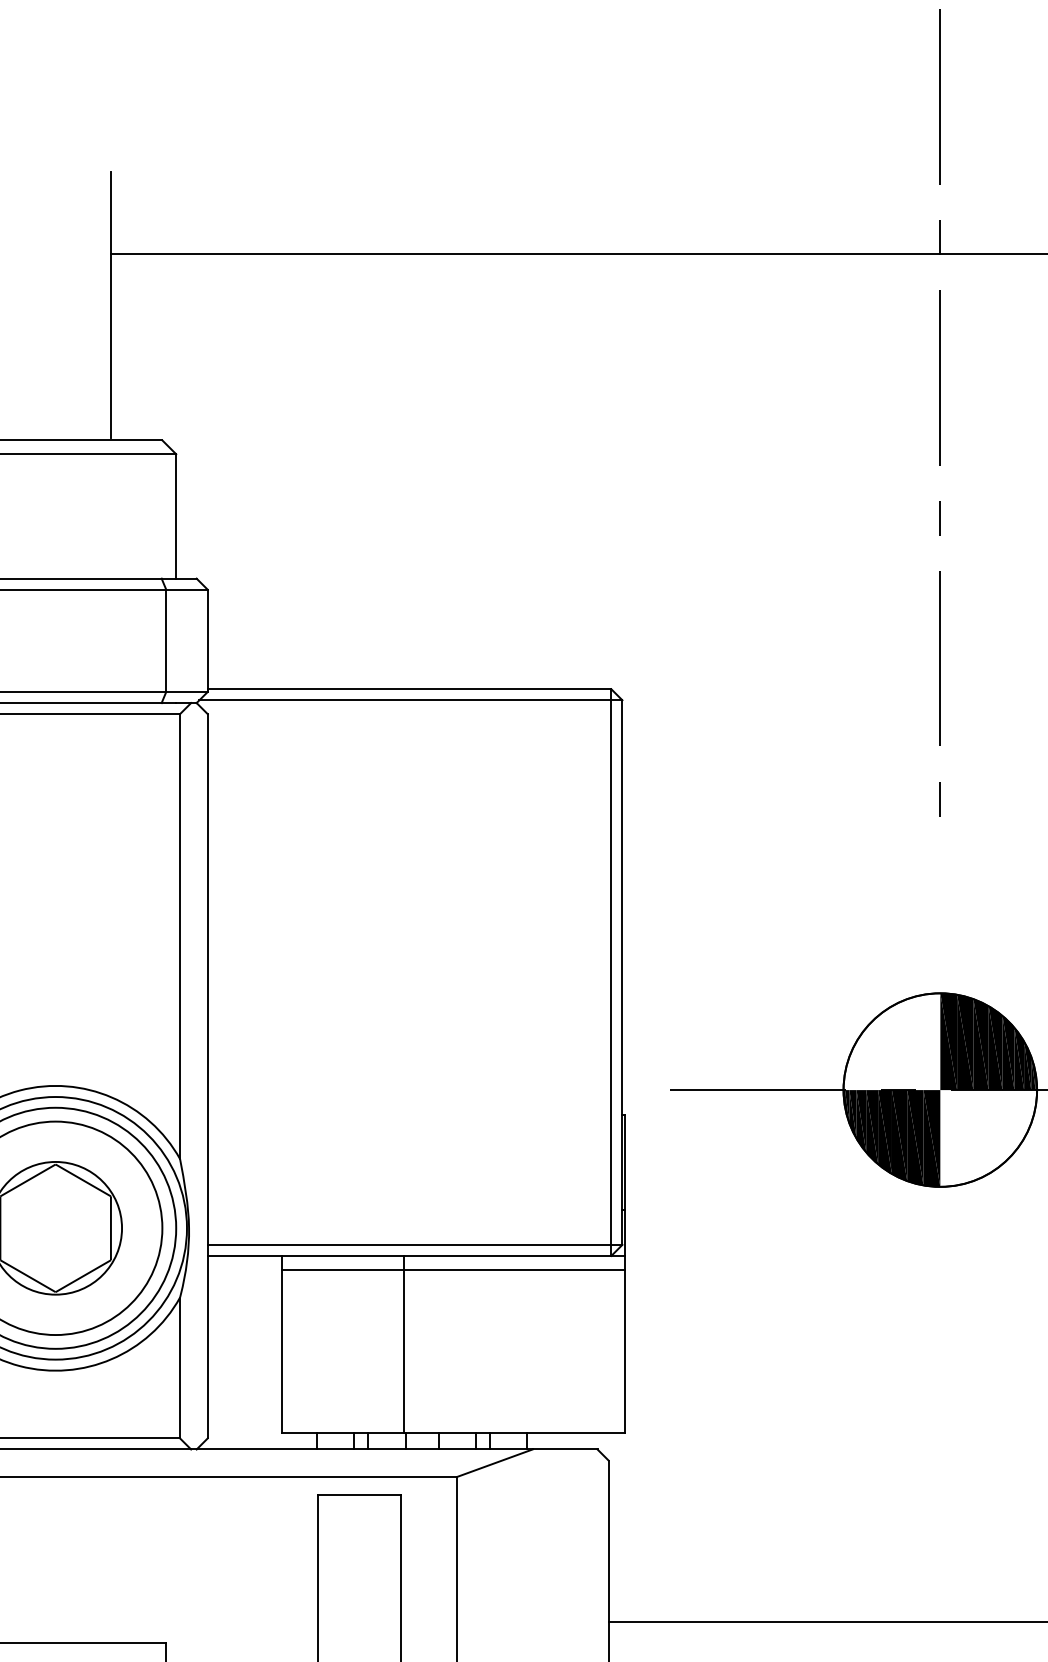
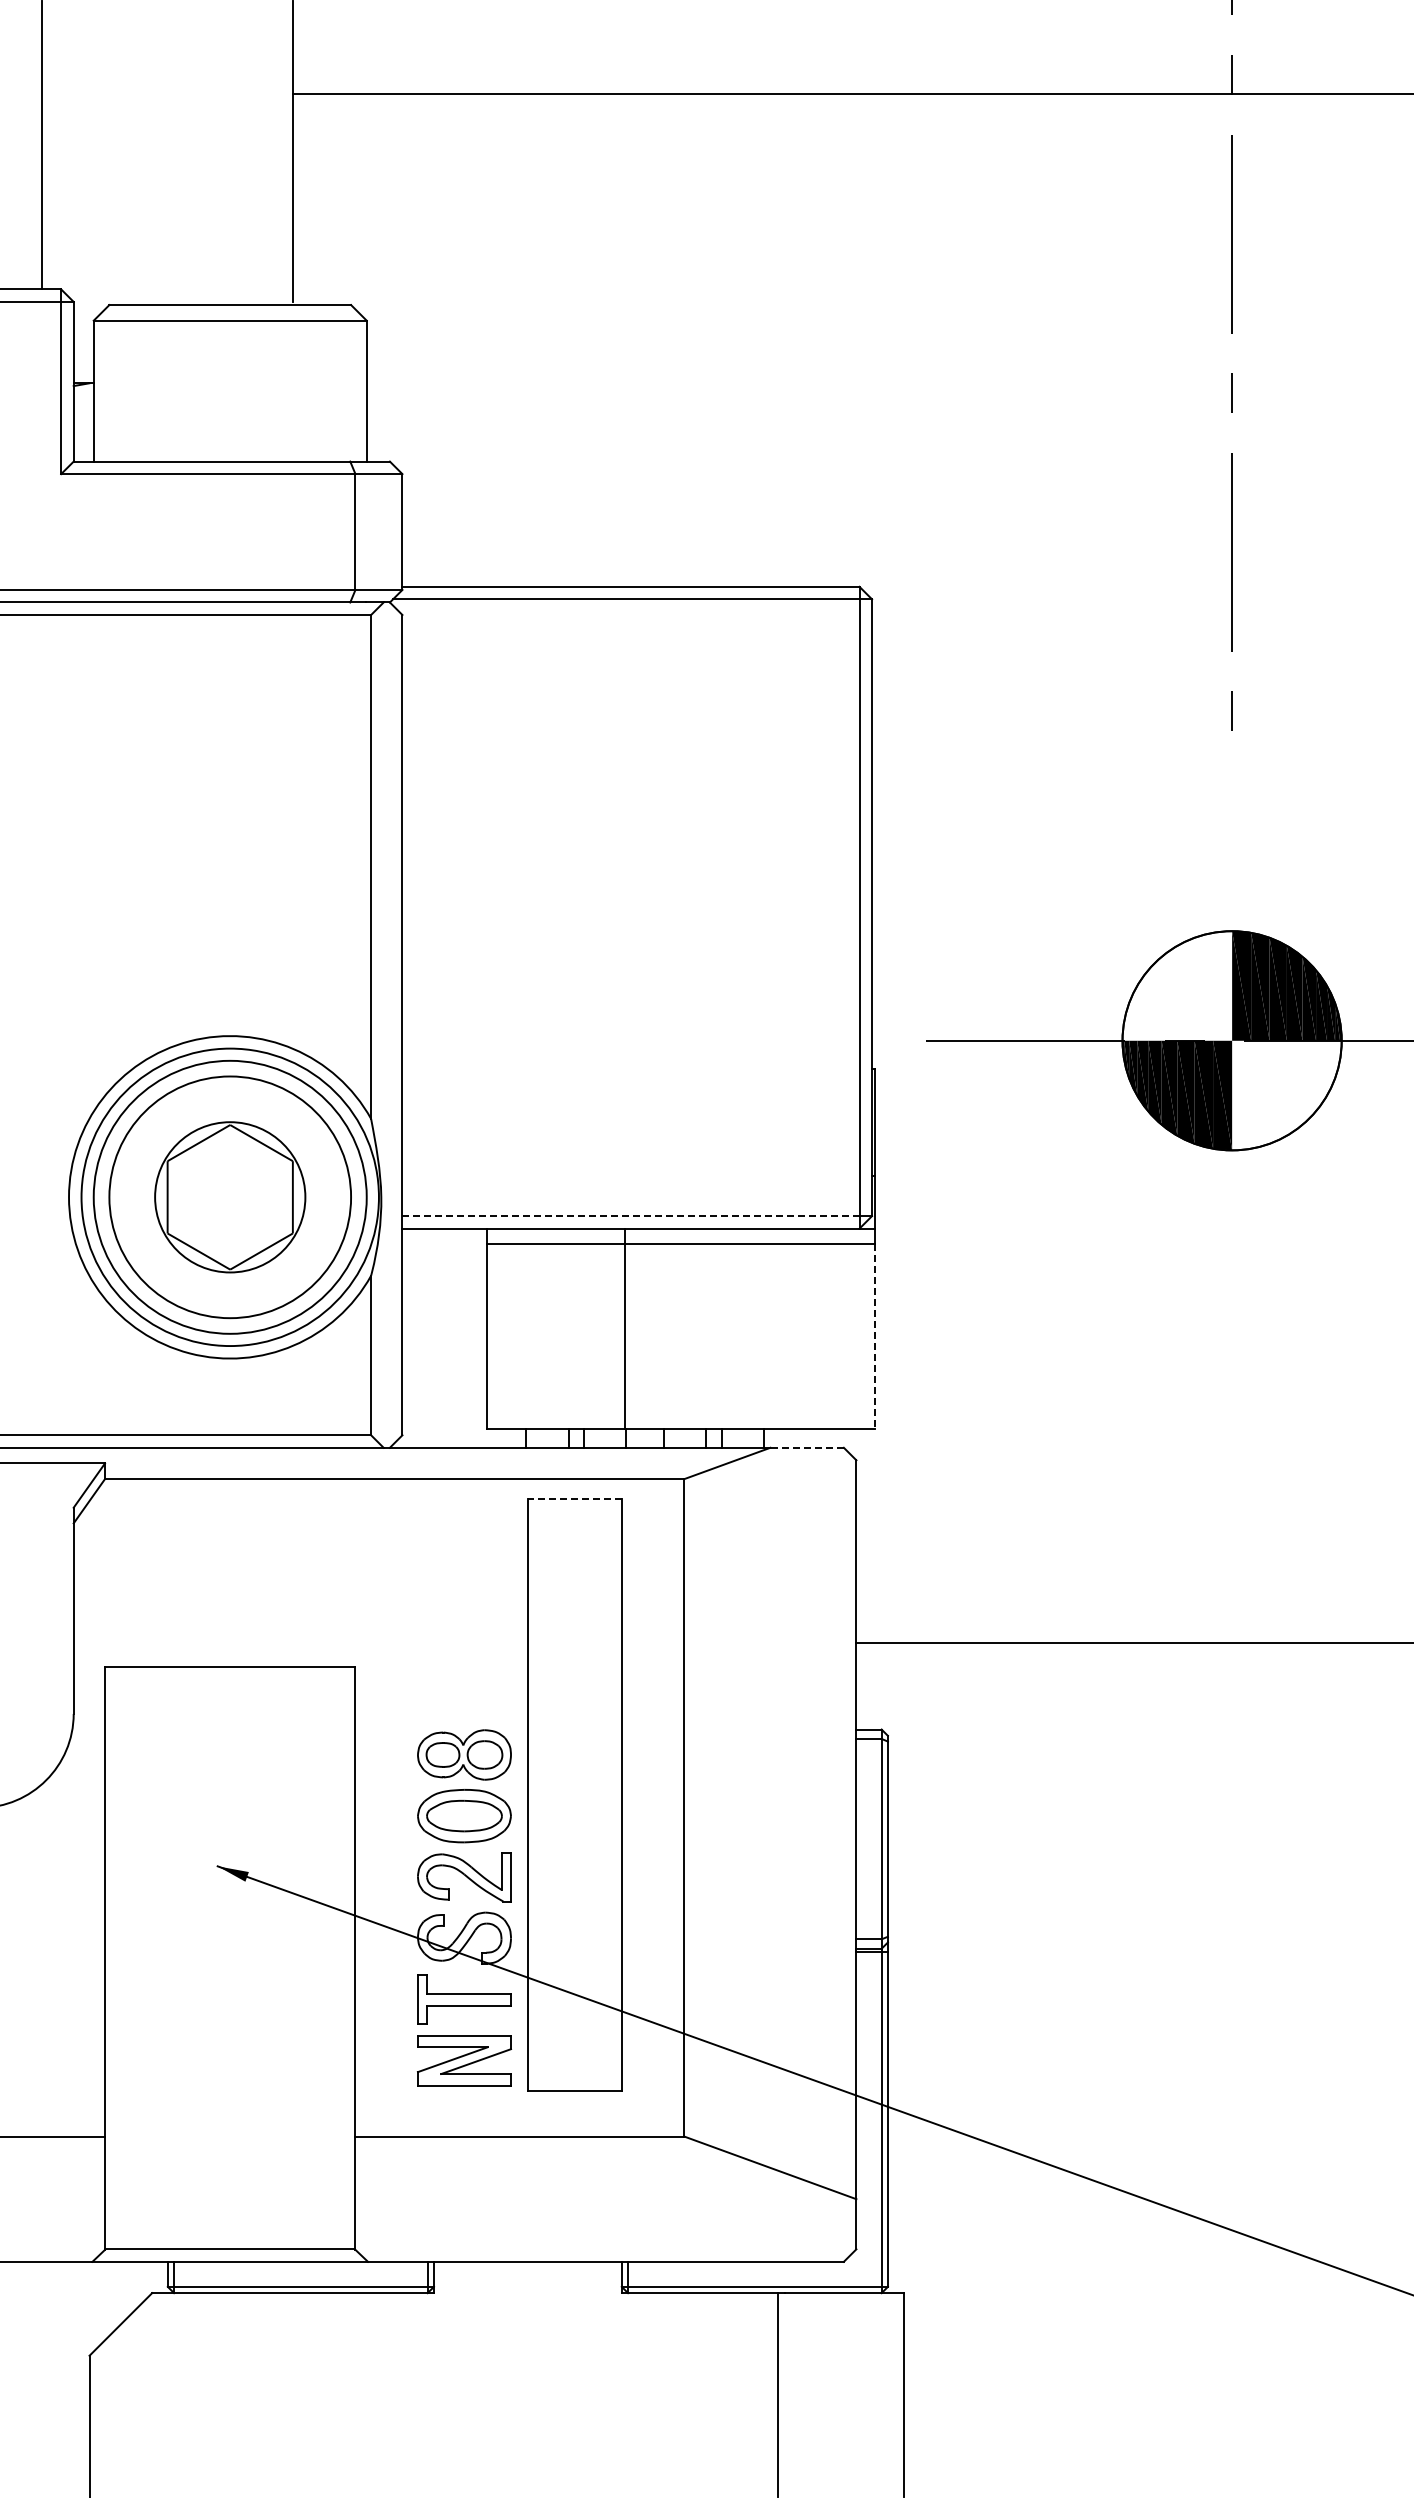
line: (409, 1245) -> (631, 1216), solid -> dashed
line: (625, 1352) -> (875, 1337), solid -> dashed
line: (565, 1449) -> (807, 1447), solid -> dashed
line: (359, 1495) -> (574, 1499), solid -> dashed

